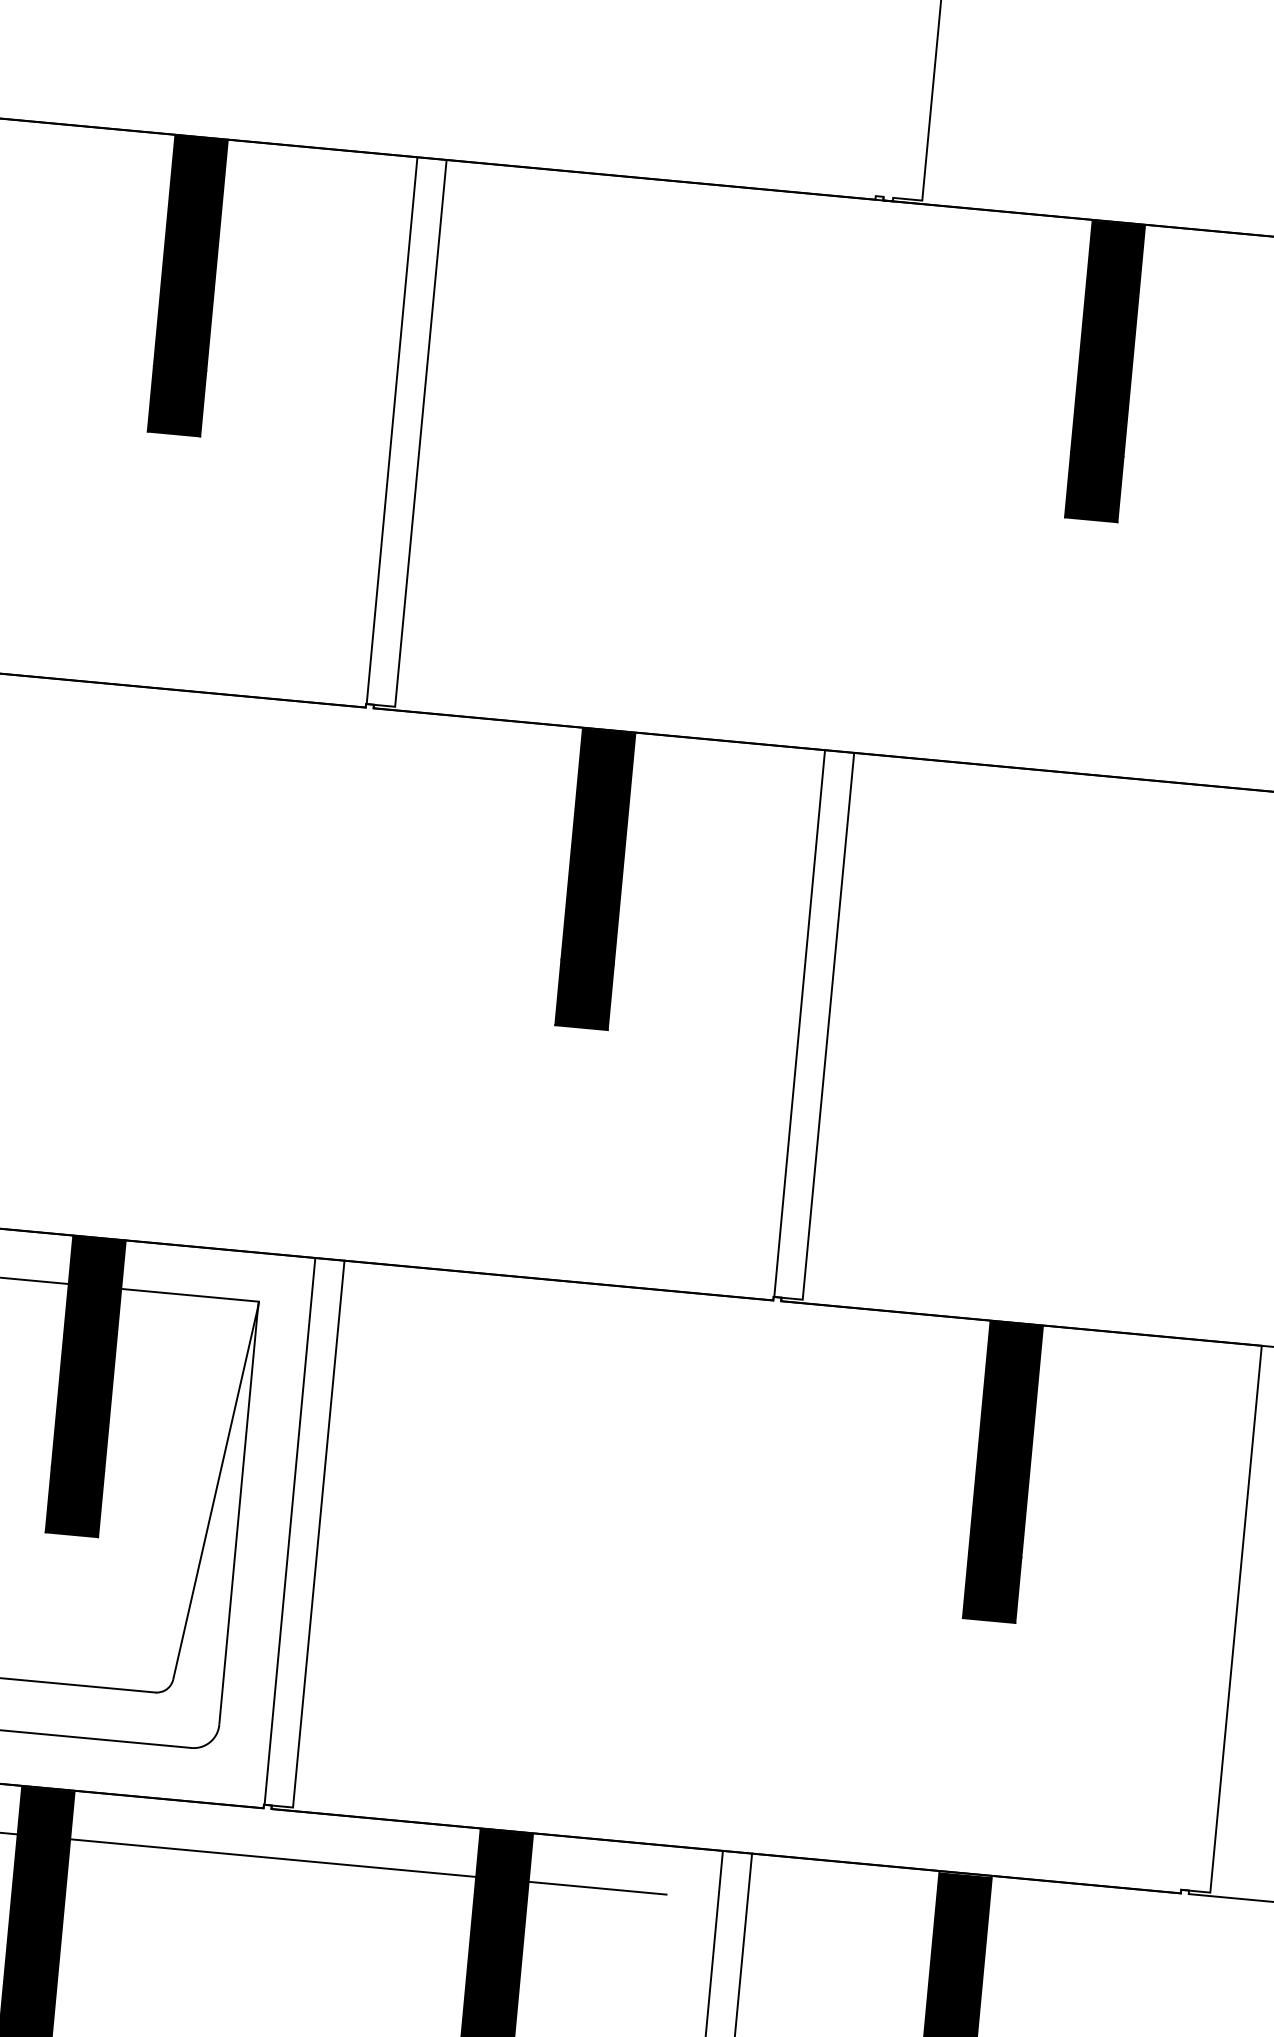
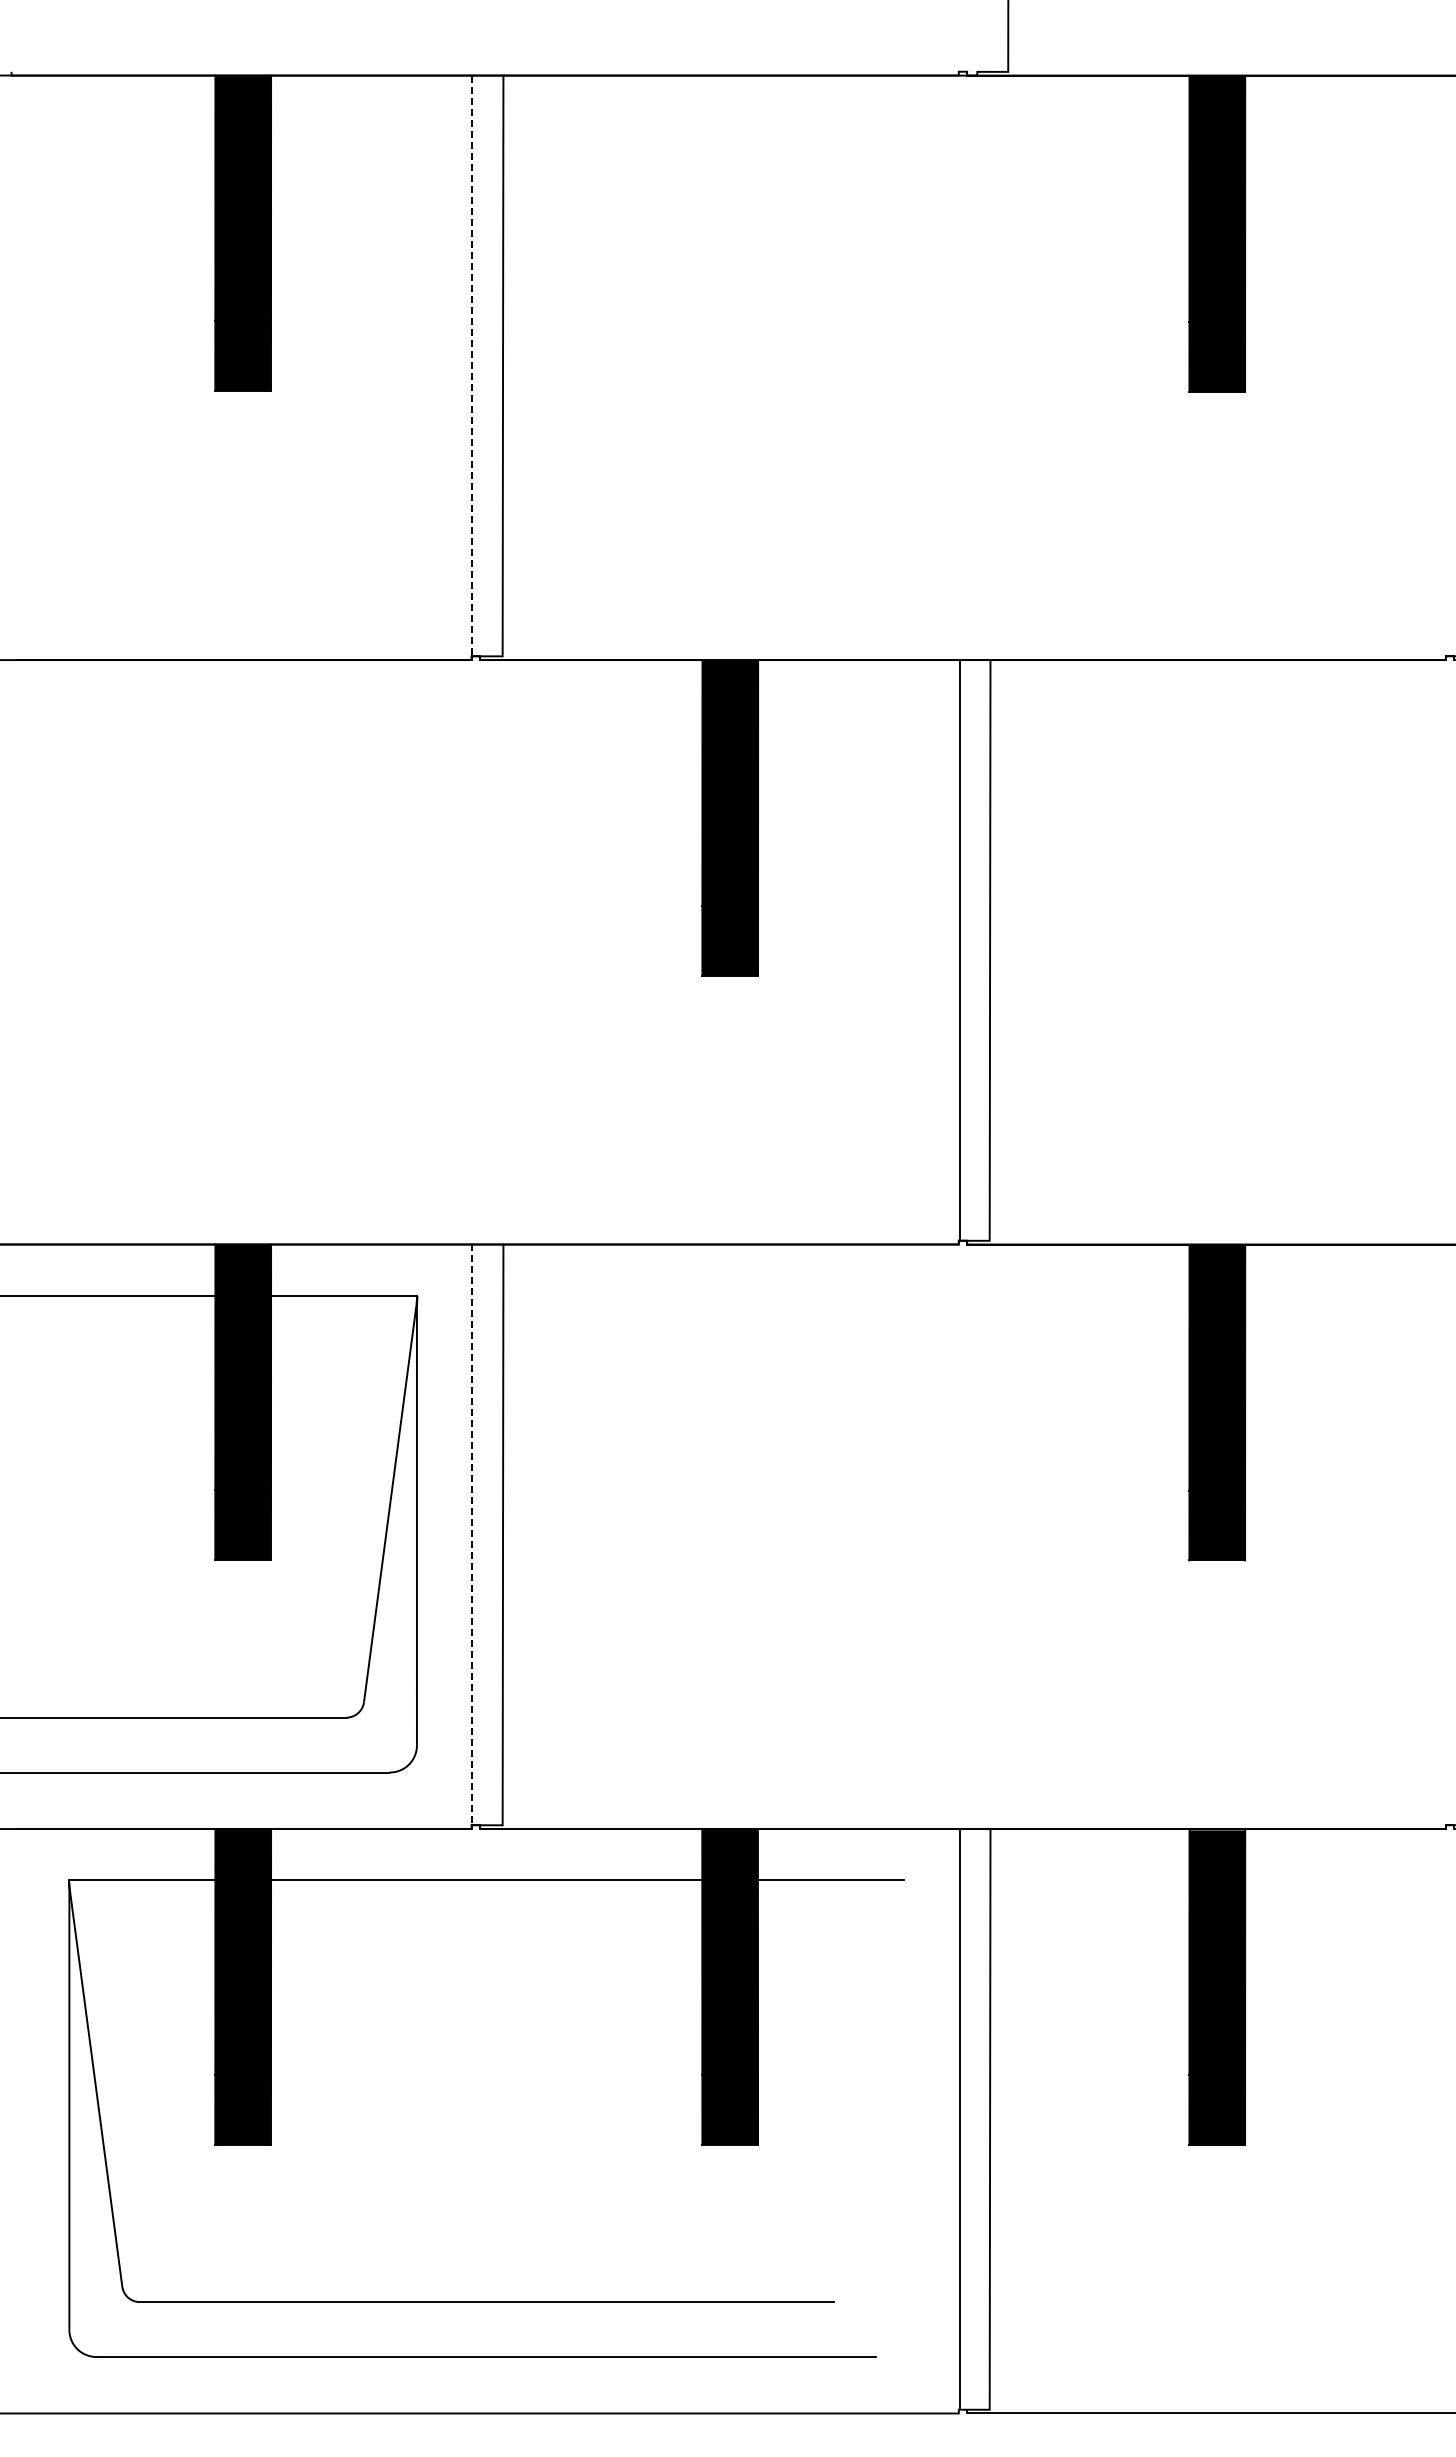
line: (392, 431) -> (472, 366), solid -> dashed
line: (289, 1532) -> (472, 1535), solid -> dashed

